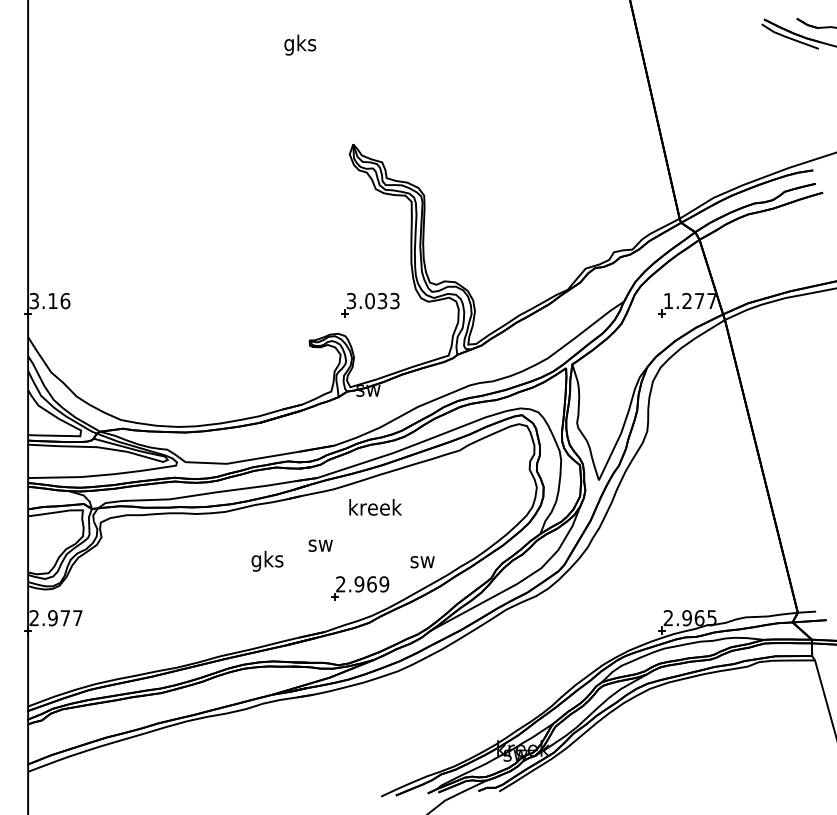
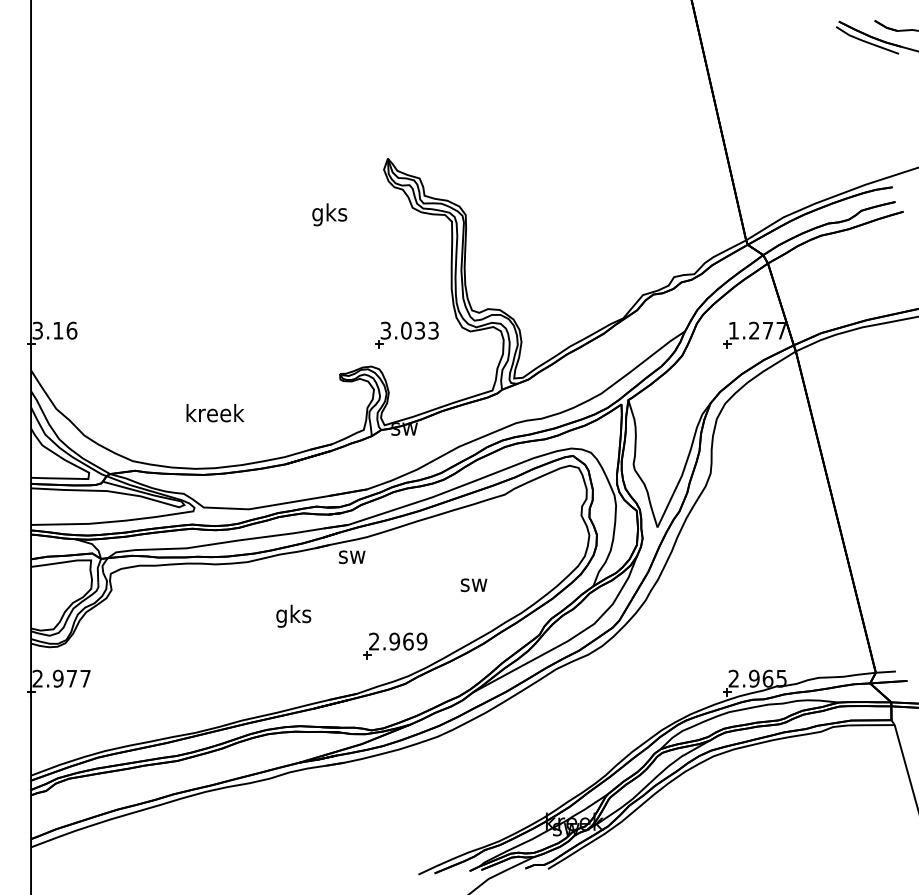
text: (300, 44) -> (329, 214), moved
text: (375, 507) -> (215, 413), moved
text: (321, 545) -> (352, 557), moved
text: (422, 562) -> (473, 585), moved

